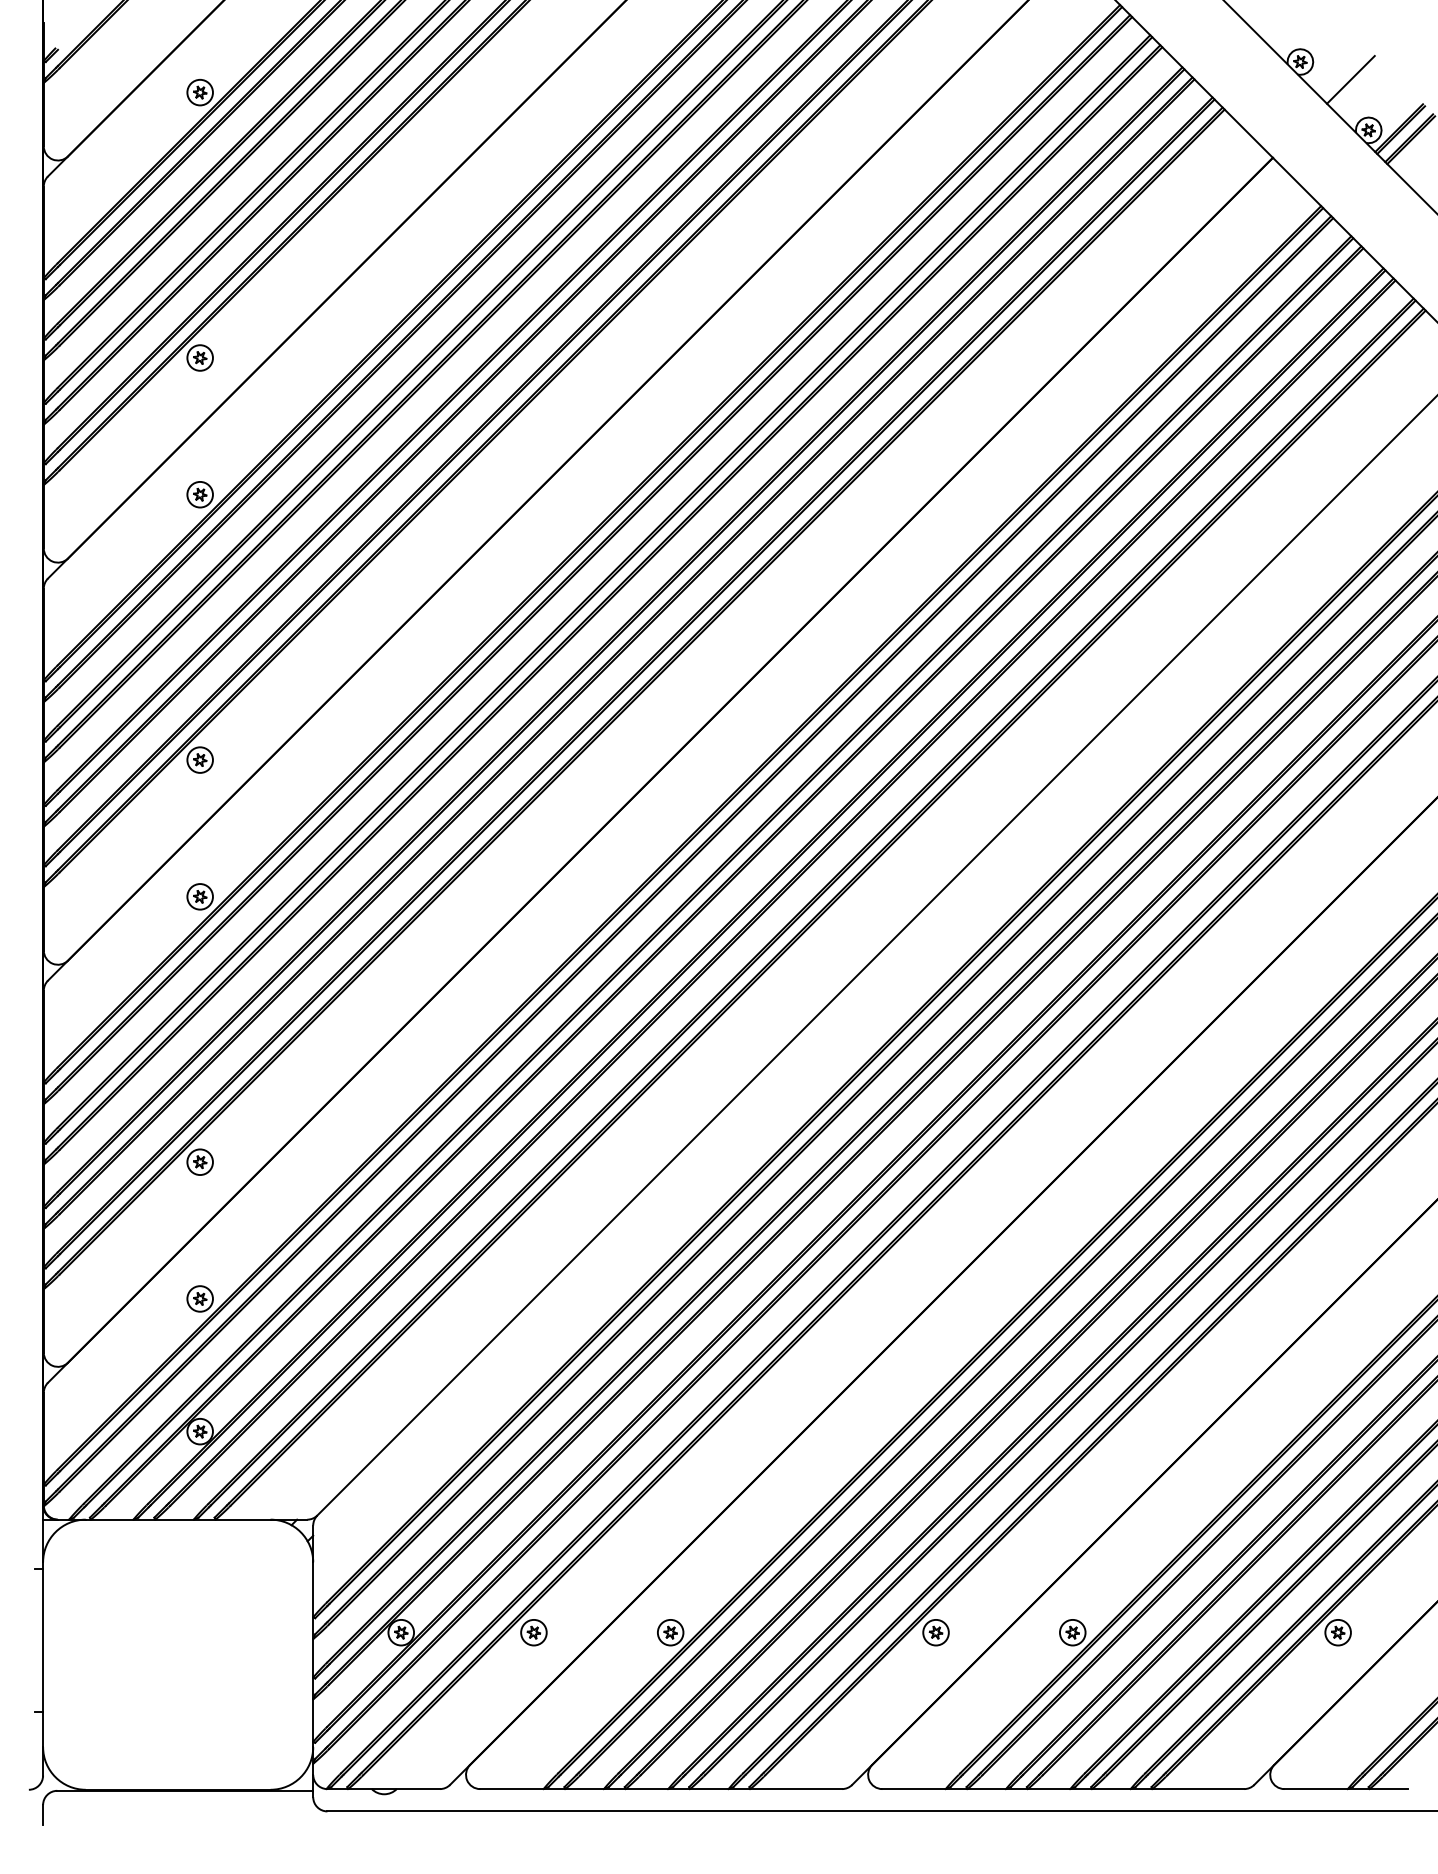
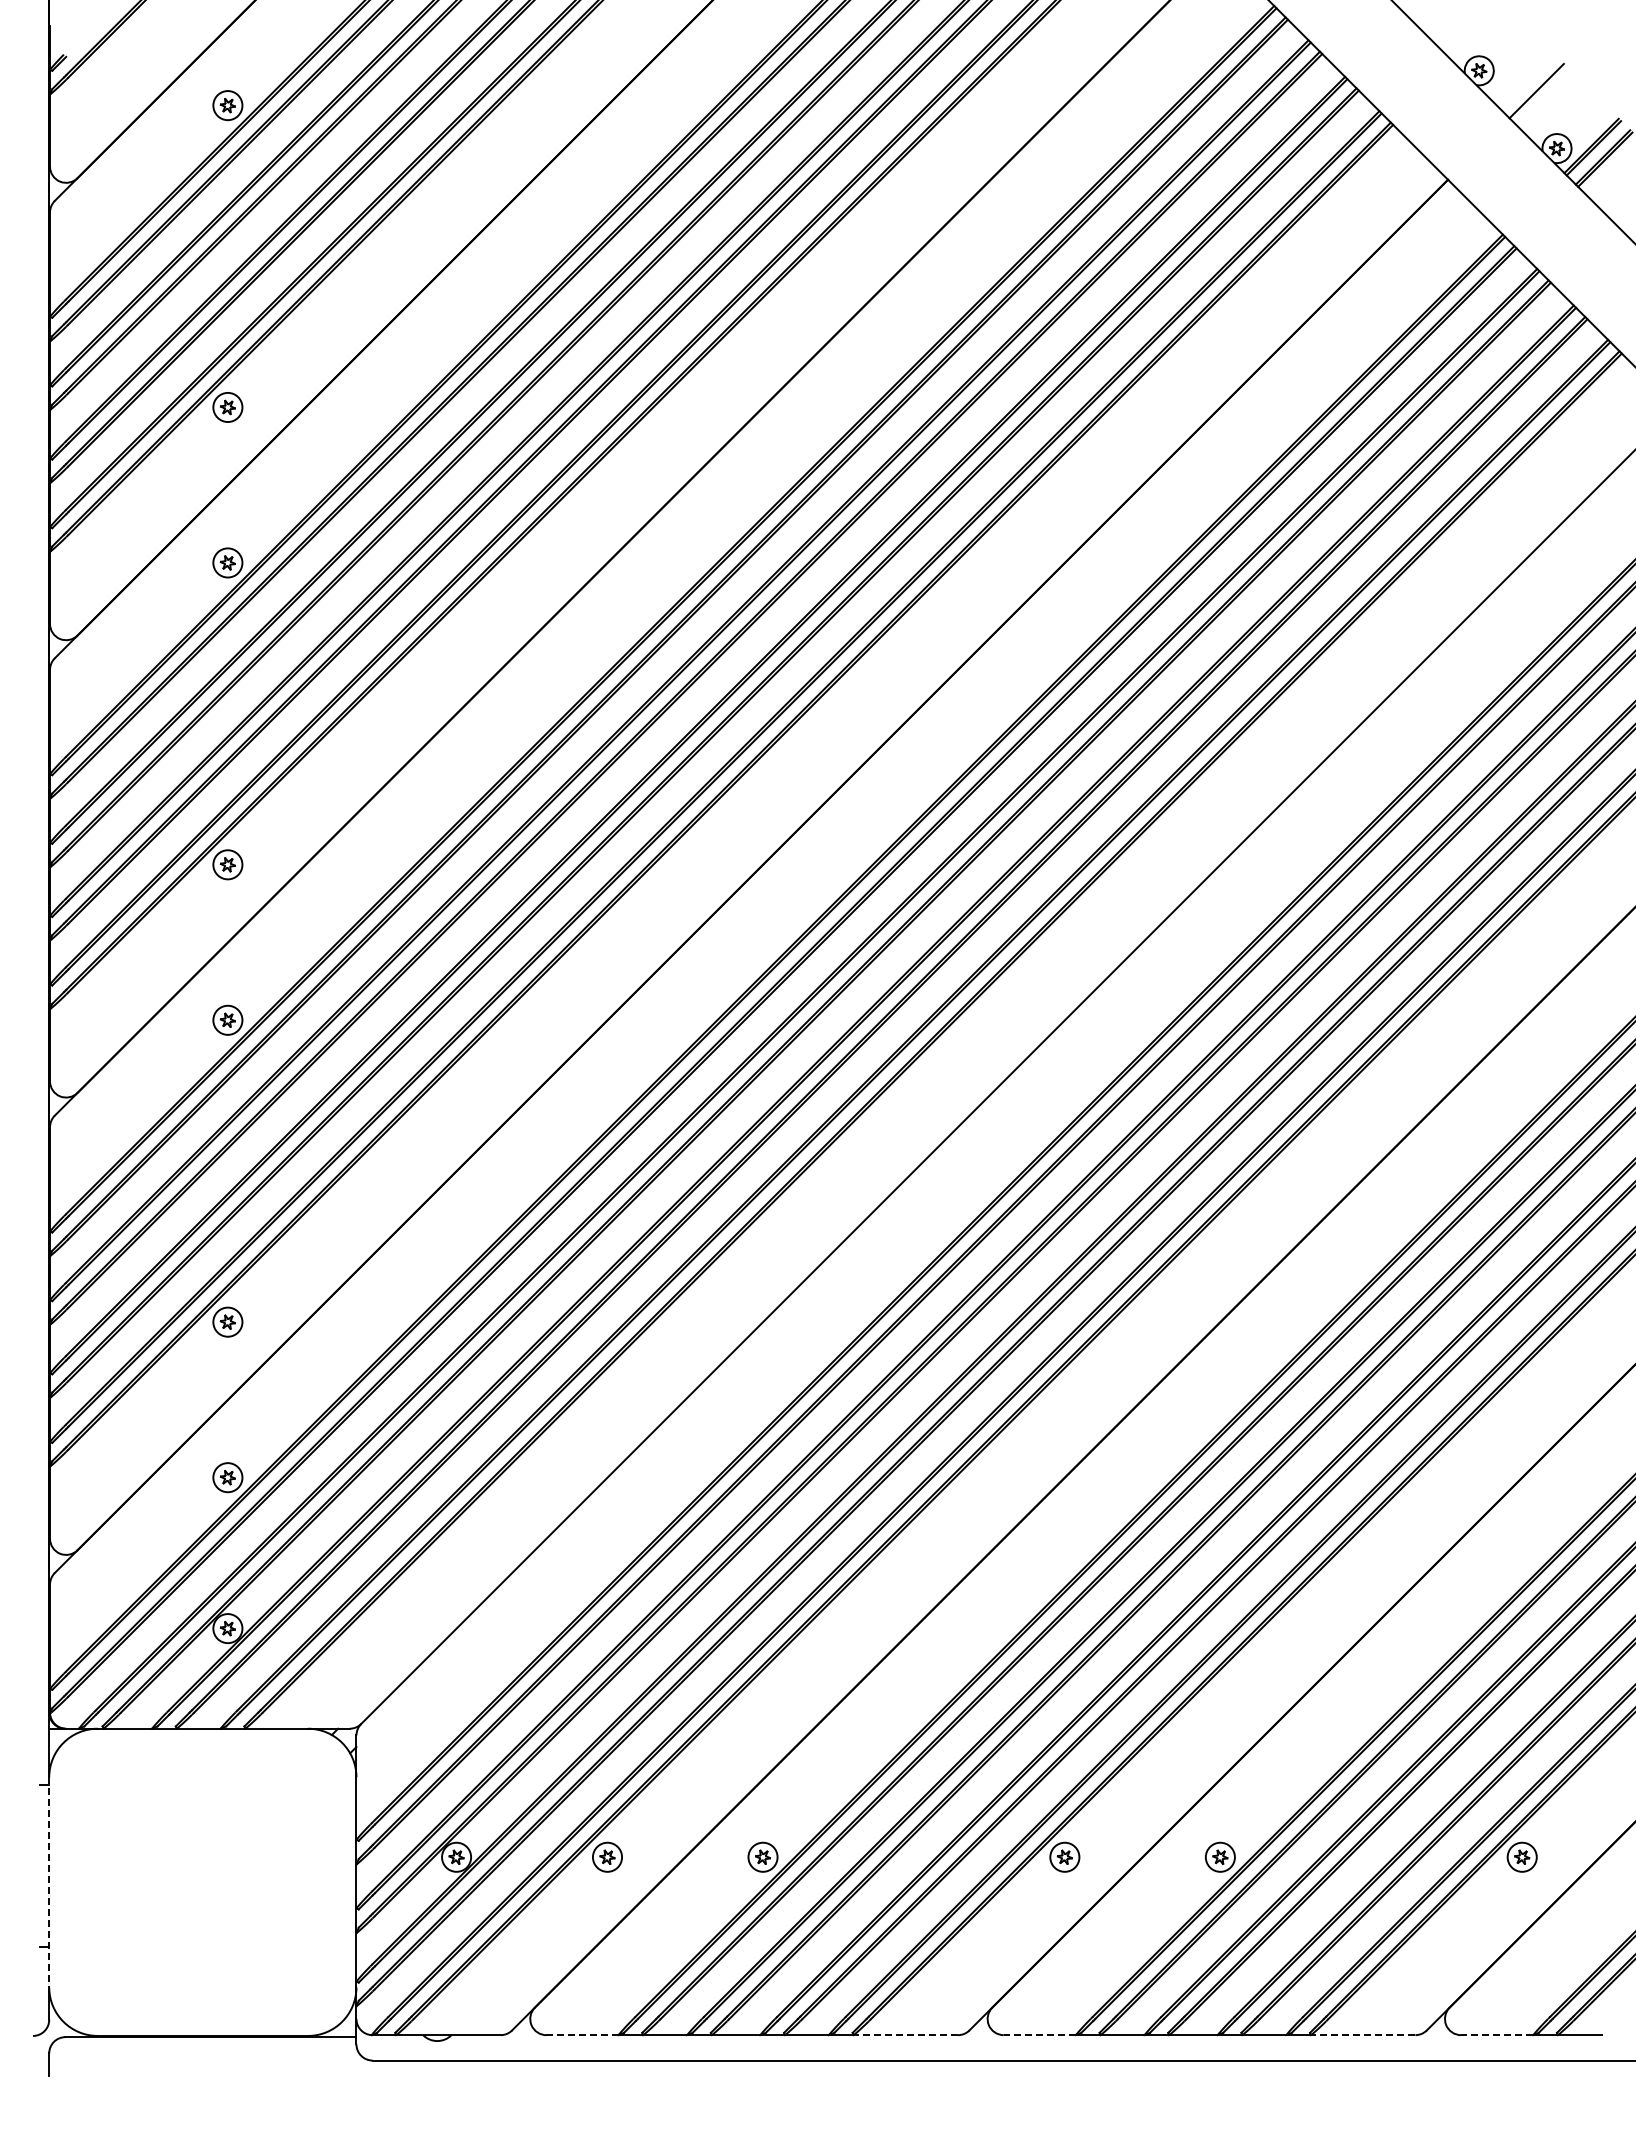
line: (43, 1654) -> (49, 1882), solid -> dashed
line: (511, 1789) -> (581, 2035), solid -> dashed
line: (795, 1789) -> (905, 2035), solid -> dashed
line: (913, 1789) -> (1039, 2035), solid -> dashed
line: (1197, 1789) -> (1362, 2035), solid -> dashed
line: (1315, 1789) -> (1496, 2035), solid -> dashed

